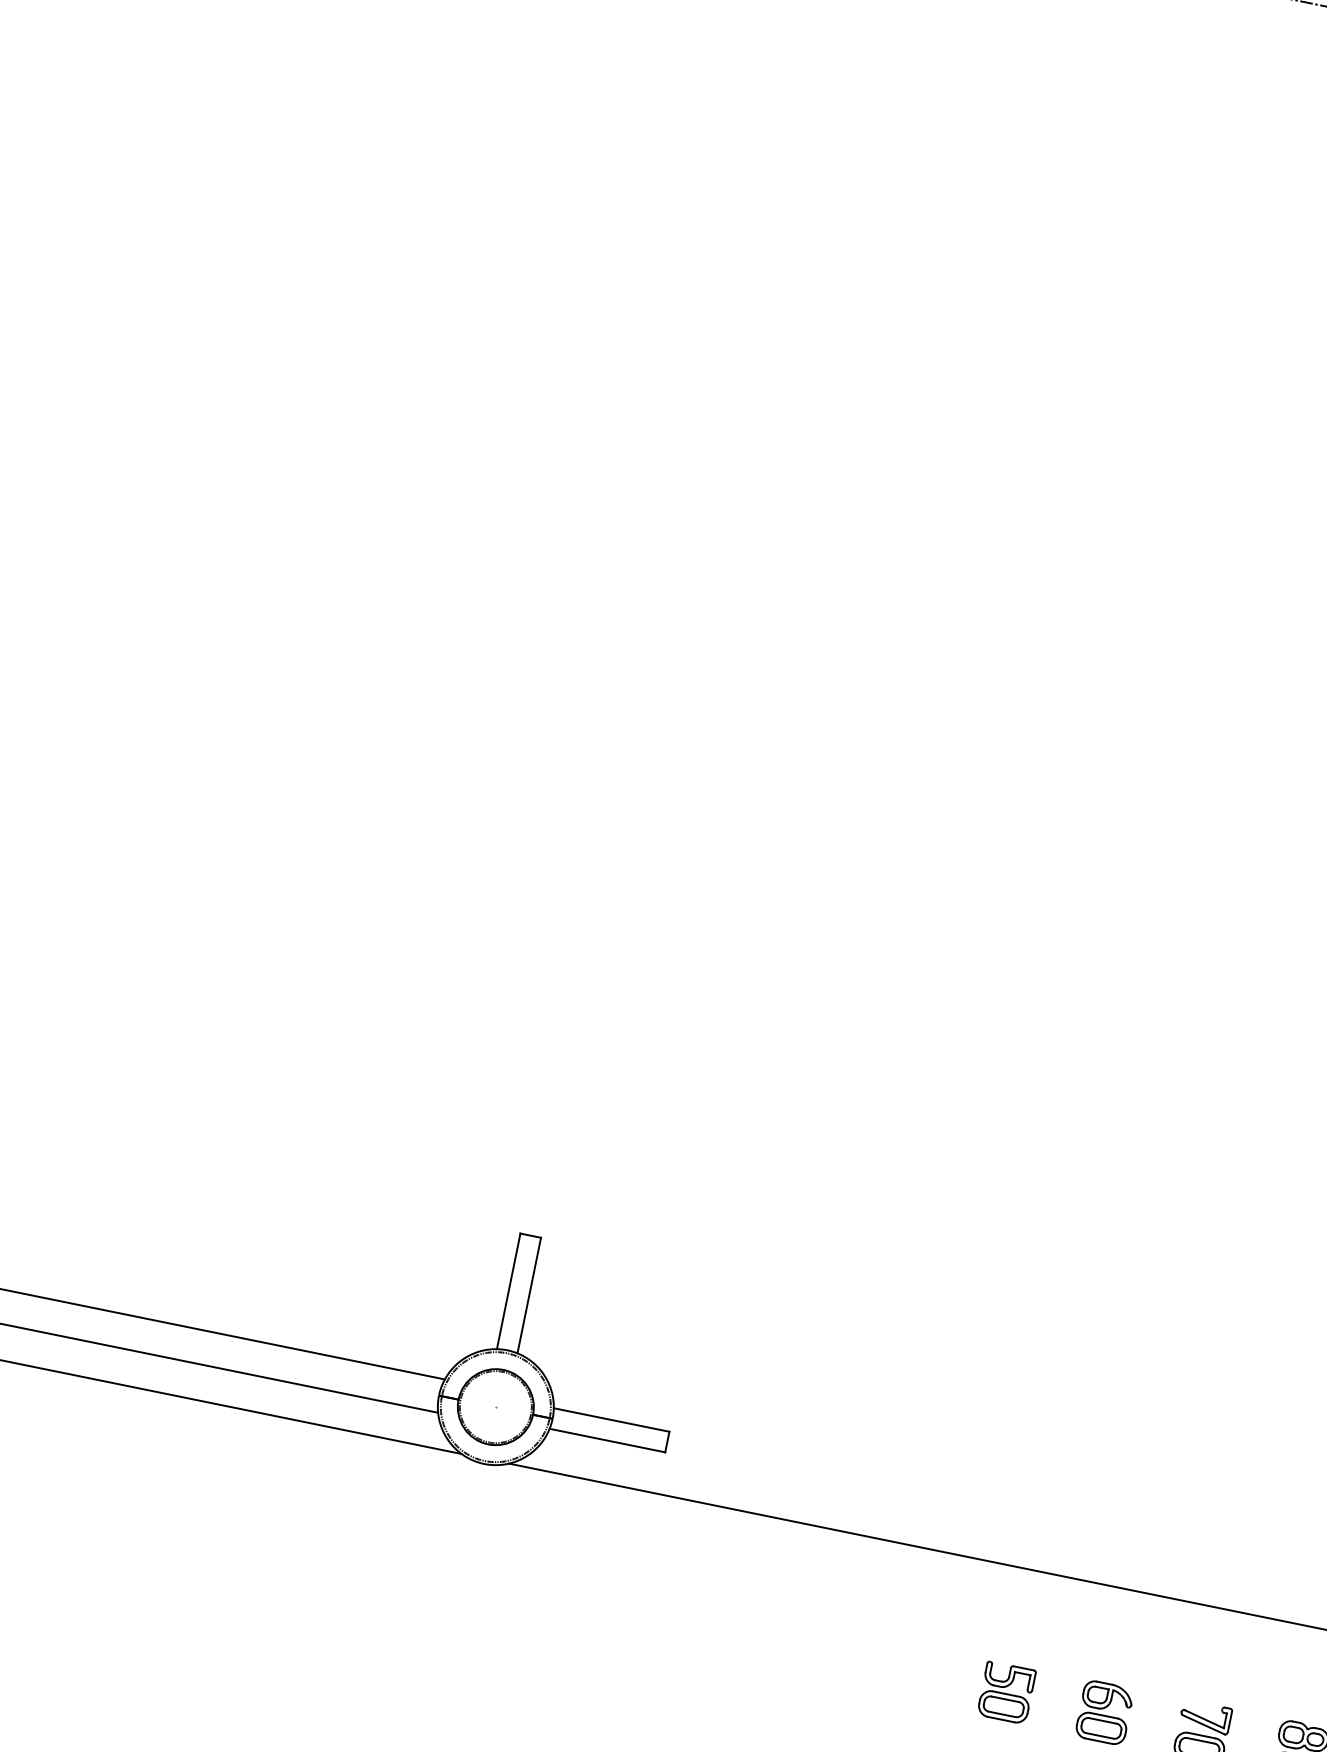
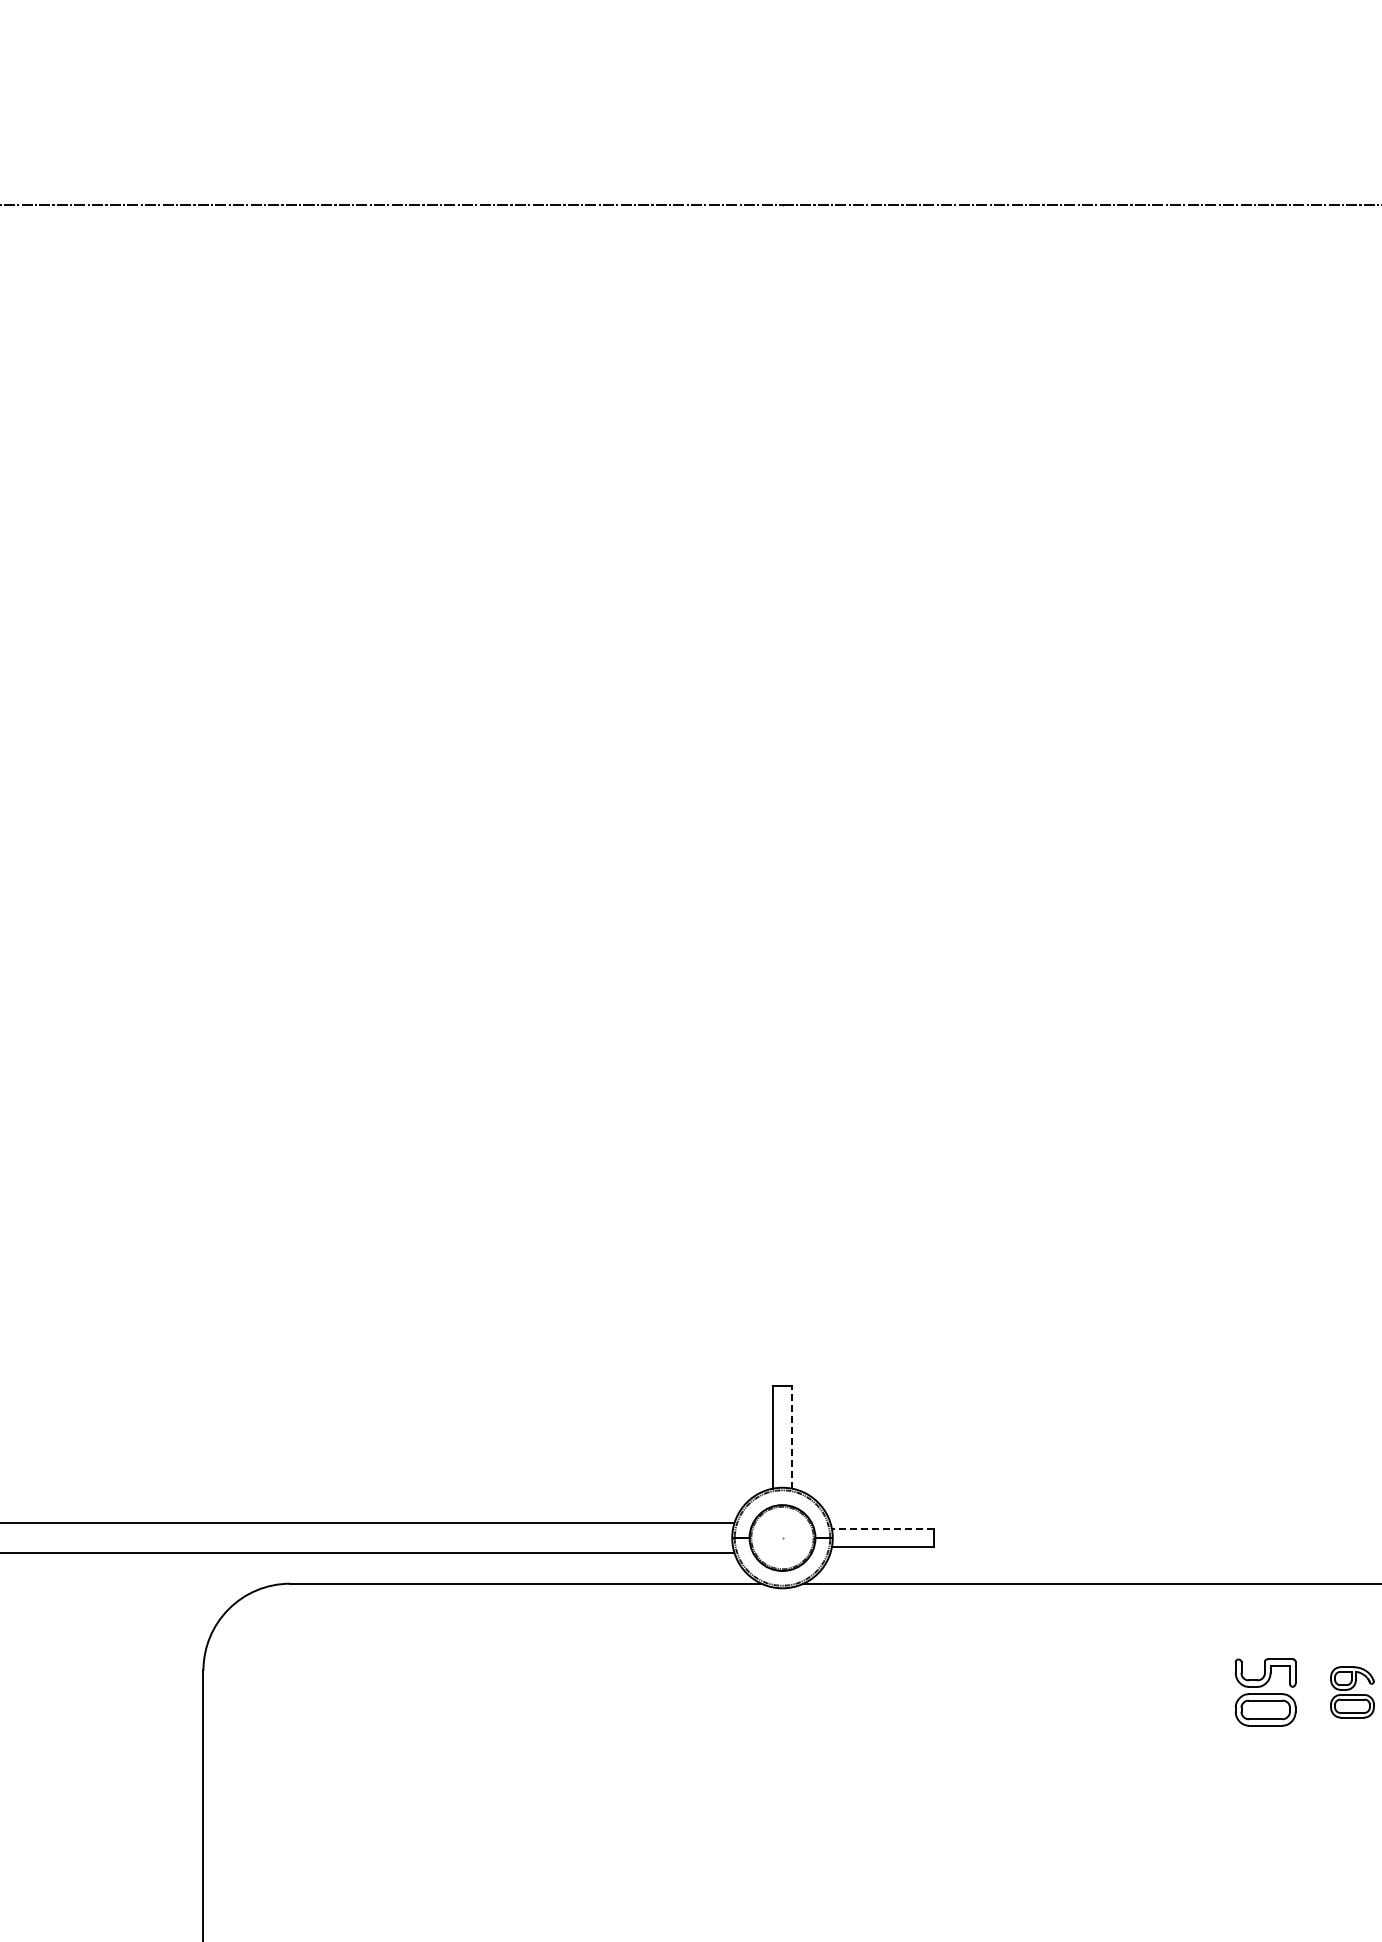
line: (529, 1294) -> (791, 1436), solid -> dashed
line: (611, 1419) -> (882, 1528), solid -> dashed
part: (1006, 1691) -> (1265, 1691), size x1.4

